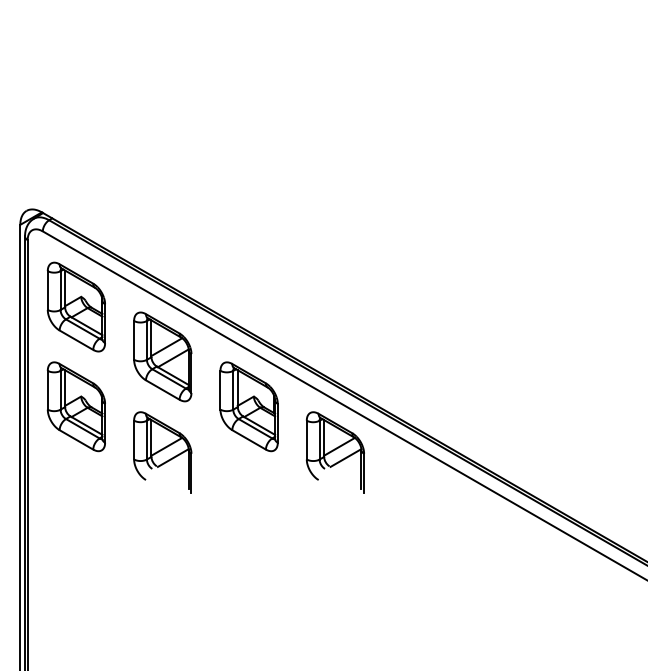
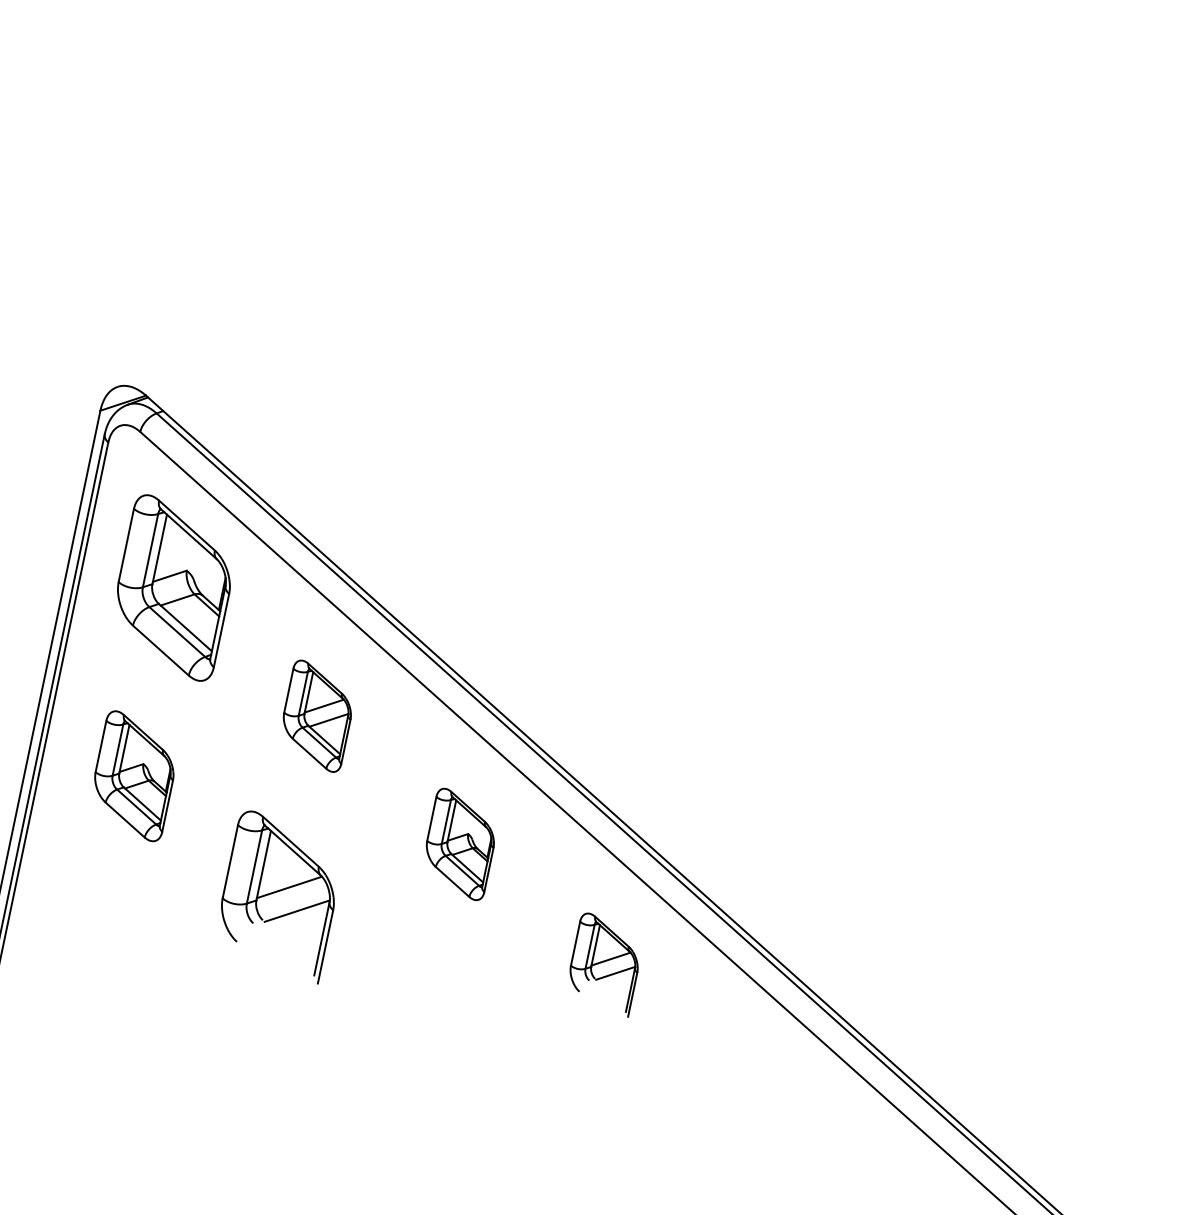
part: (162, 356) -> (316, 715), size x0.6
part: (75, 406) -> (132, 775), size x0.7
part: (248, 406) -> (459, 843), size x0.6
part: (334, 452) -> (603, 964), size x0.6

